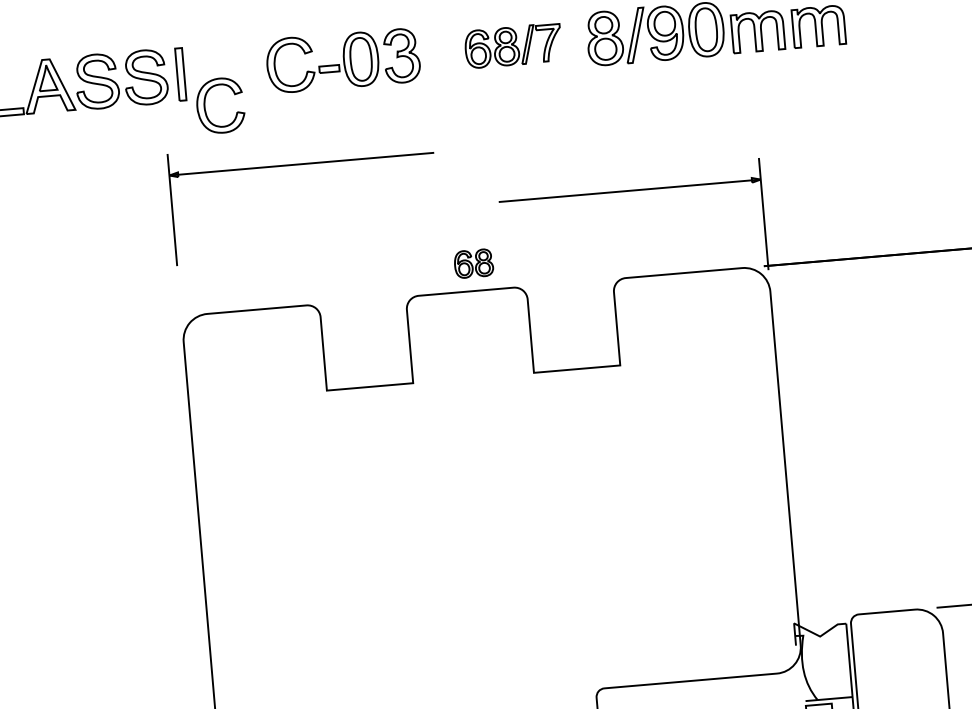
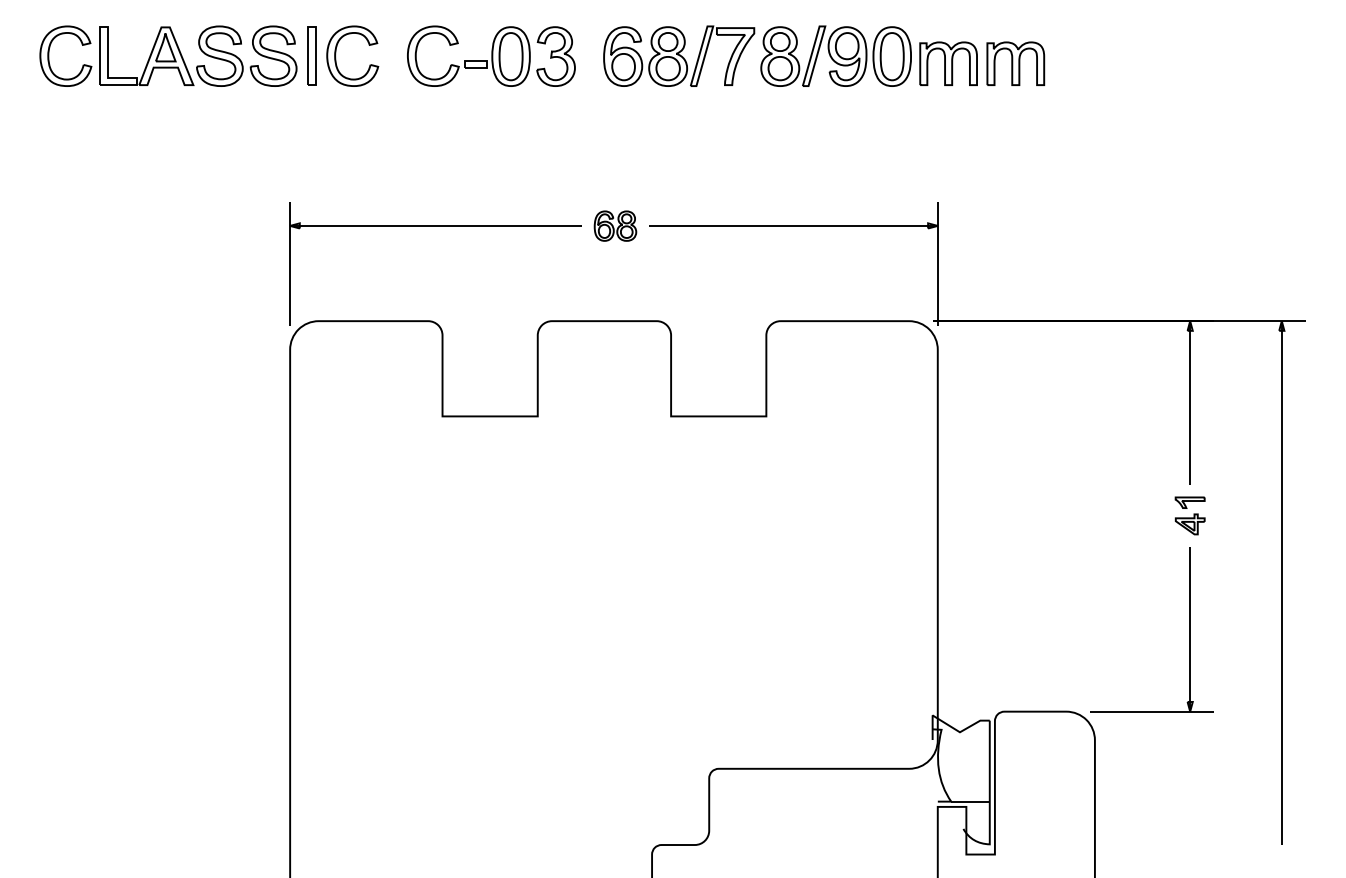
part: (513, 45) -> (679, 55), size x1.43
part: (205, 105) -> (336, 54), moved
part: (301, 164) -> (435, 226), moved
part: (473, 263) -> (615, 225), moved

